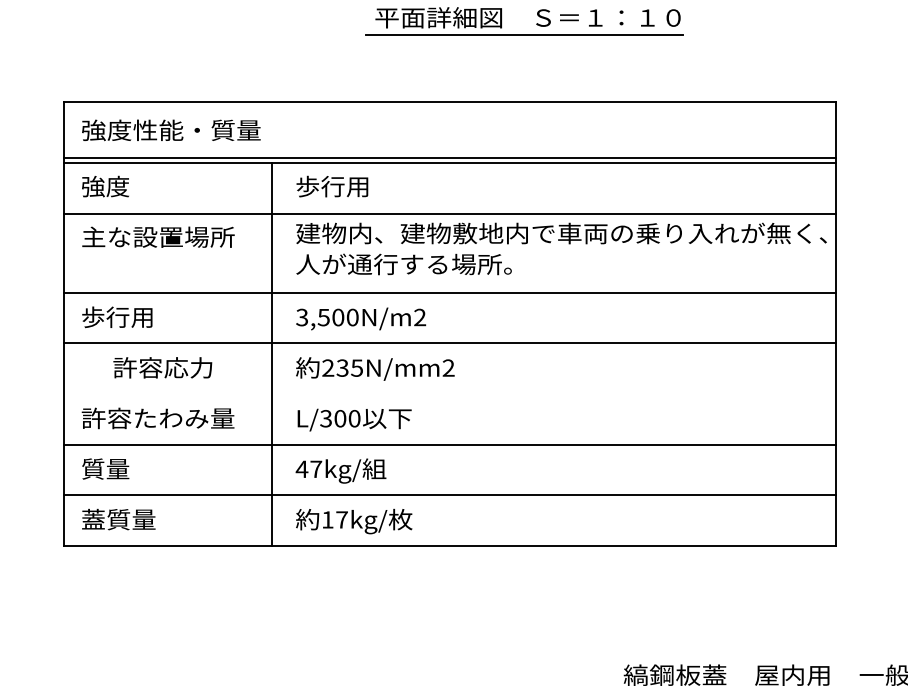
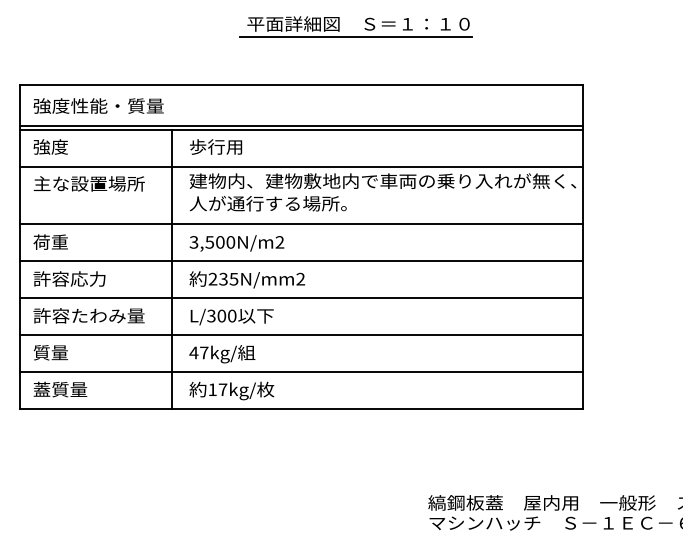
text: (116, 316) -> (58, 241), 歩行用 -> 荷重
text: (162, 367) -> (69, 278), moved
line: (449, 394) -> (301, 298), added

